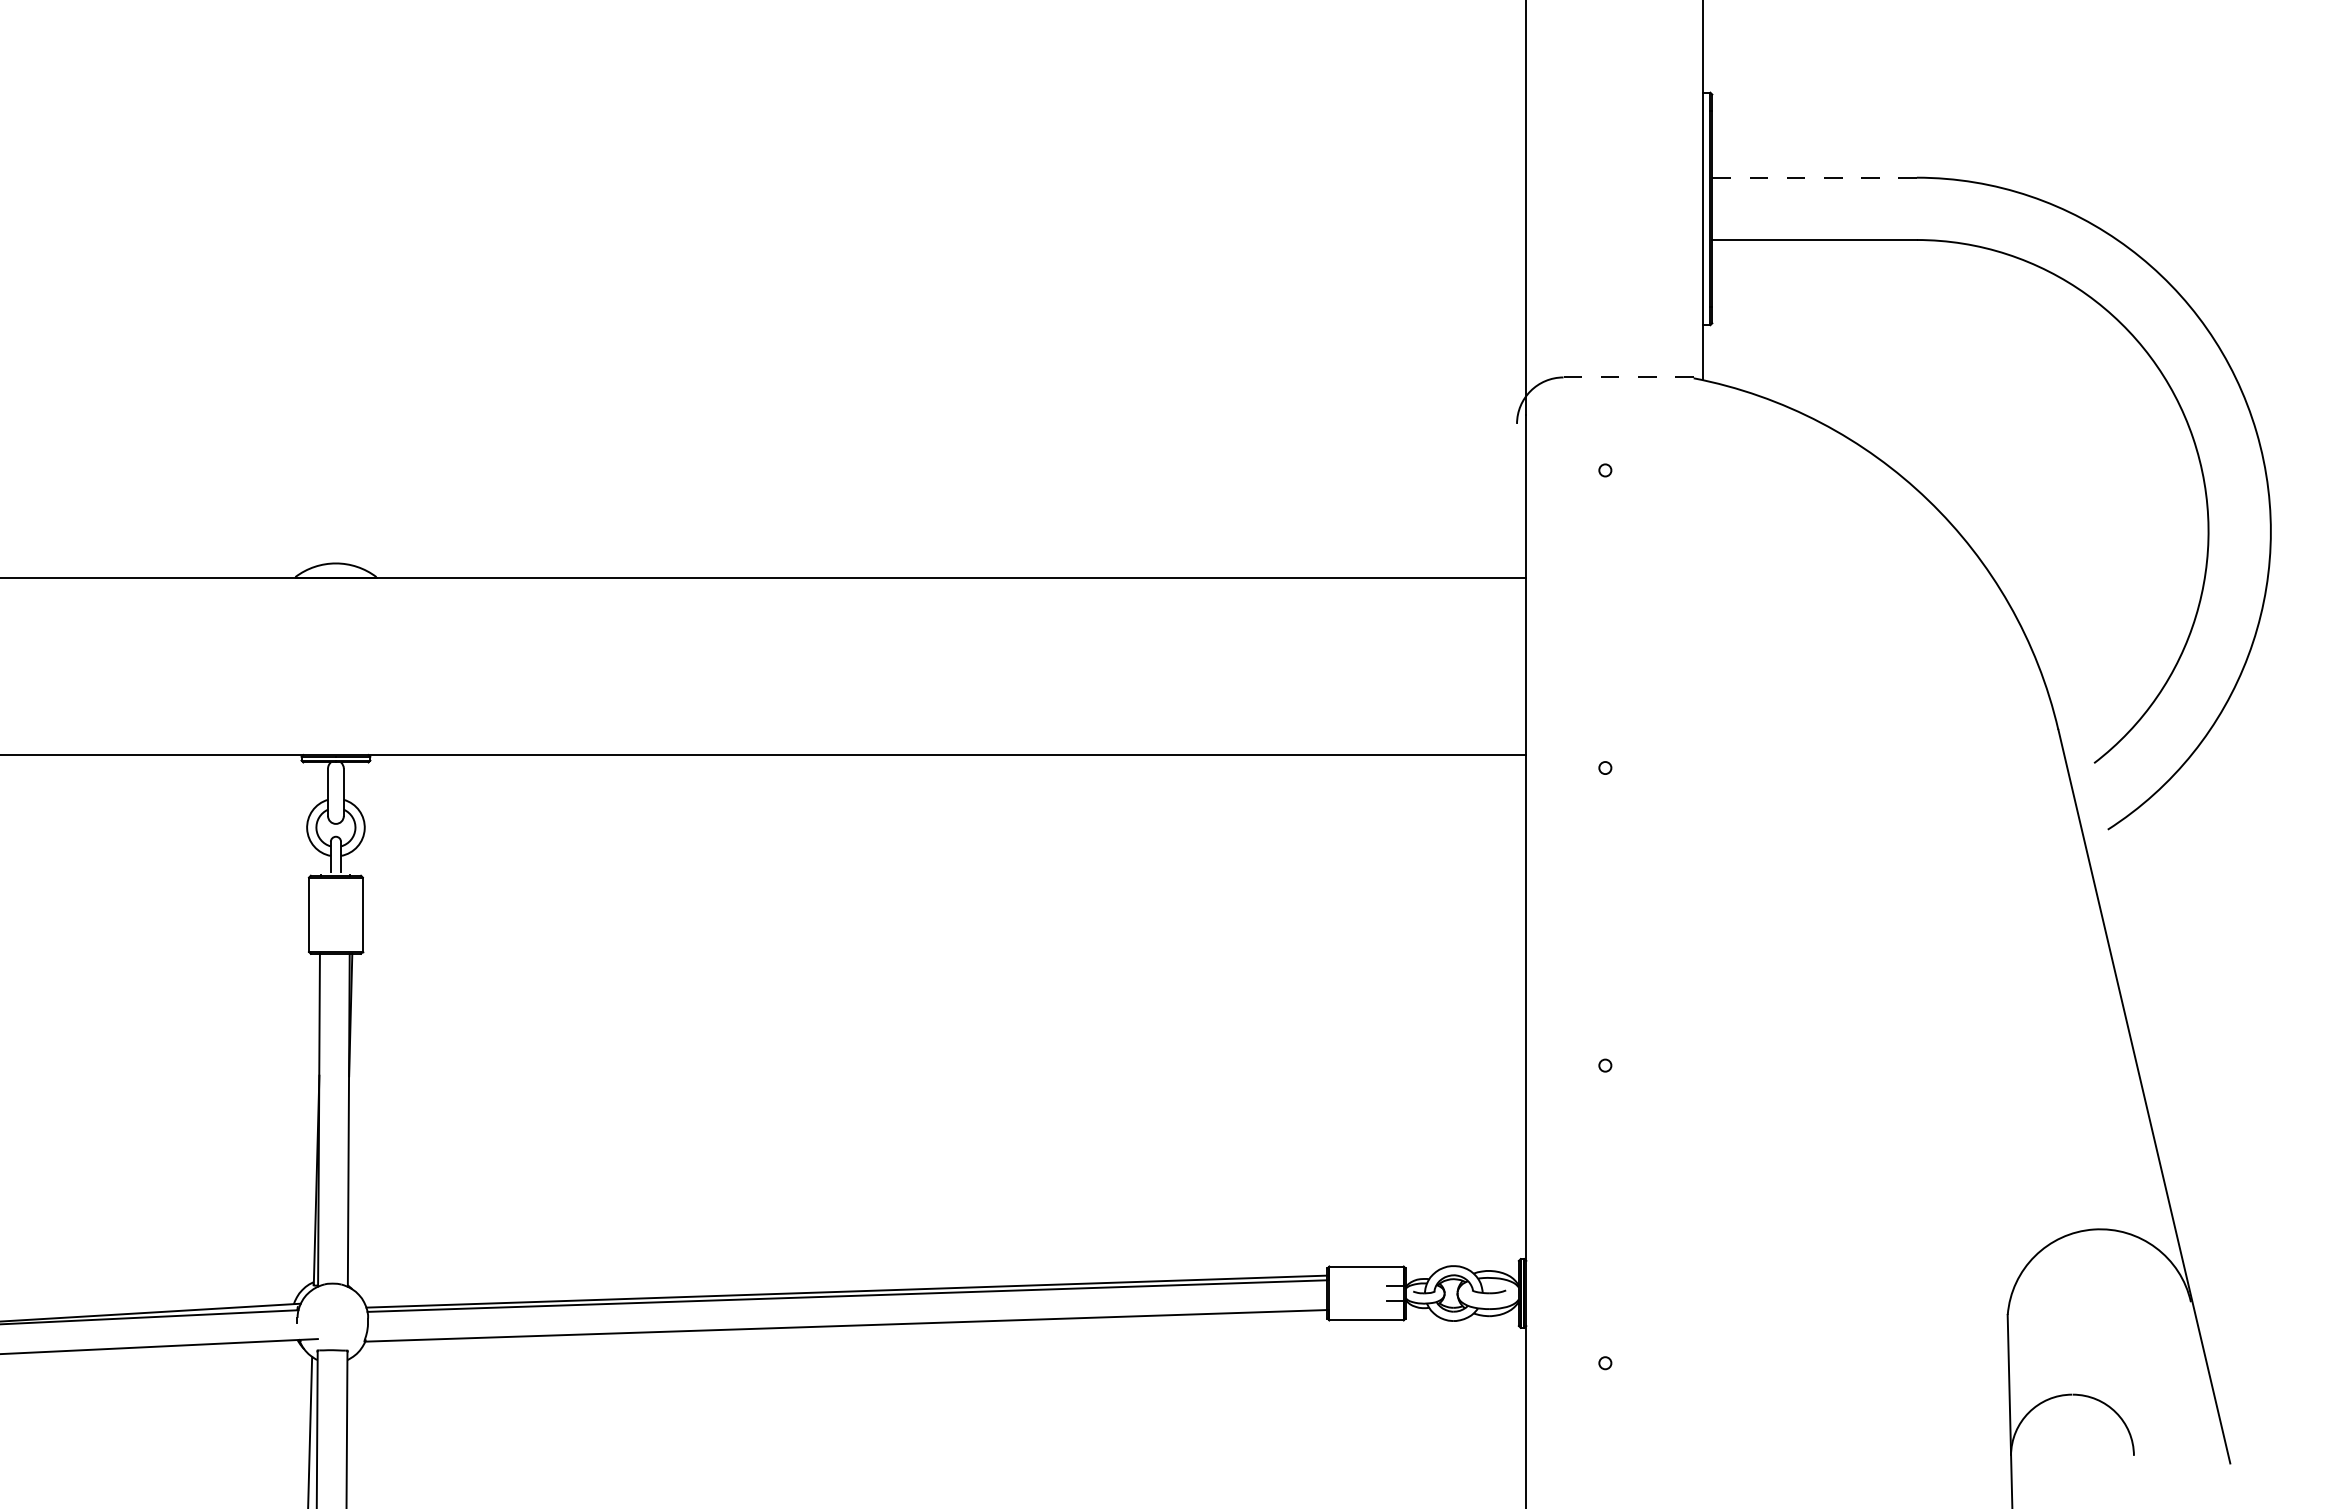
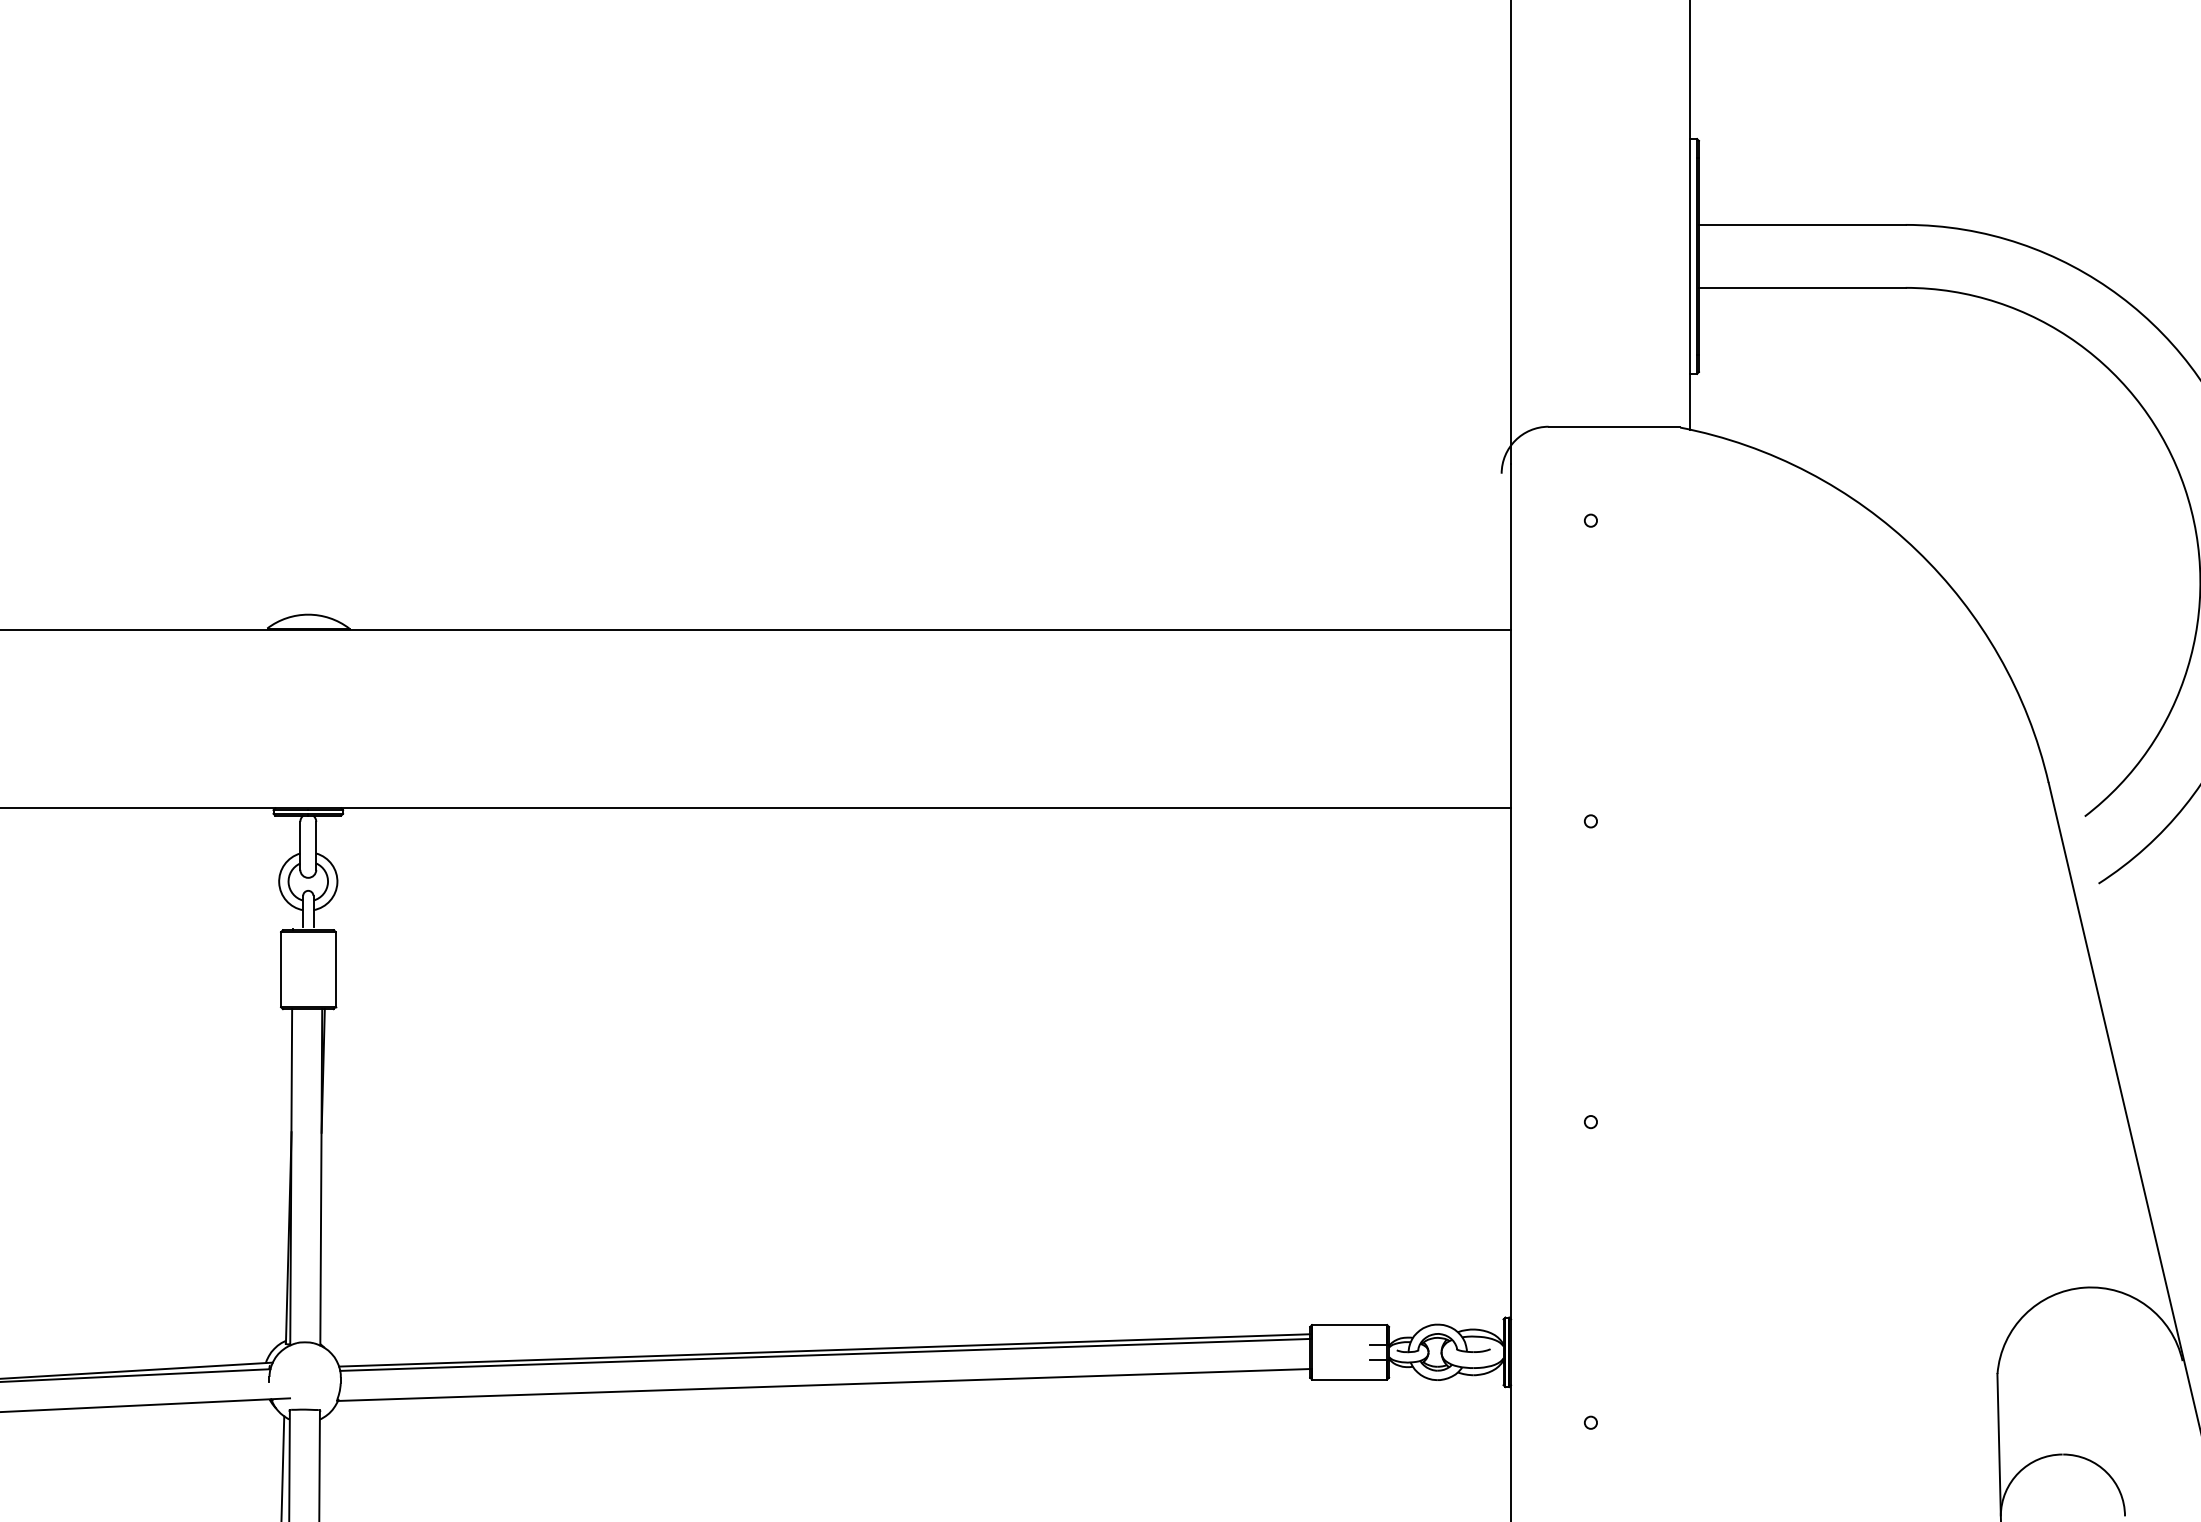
line: (1814, 177) -> (1802, 224), dashed -> solid
line: (1628, 377) -> (1614, 426), dashed -> solid

